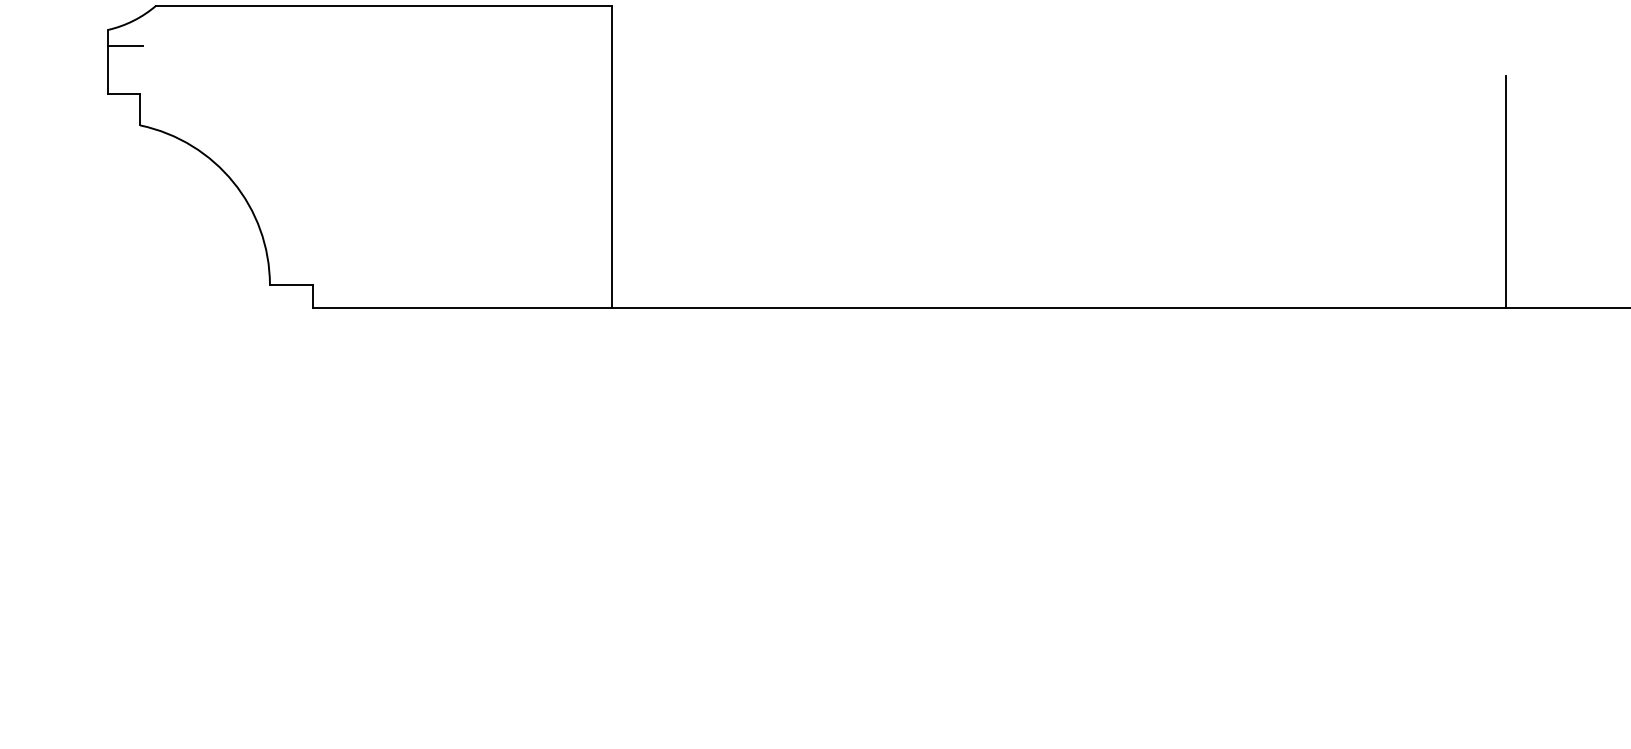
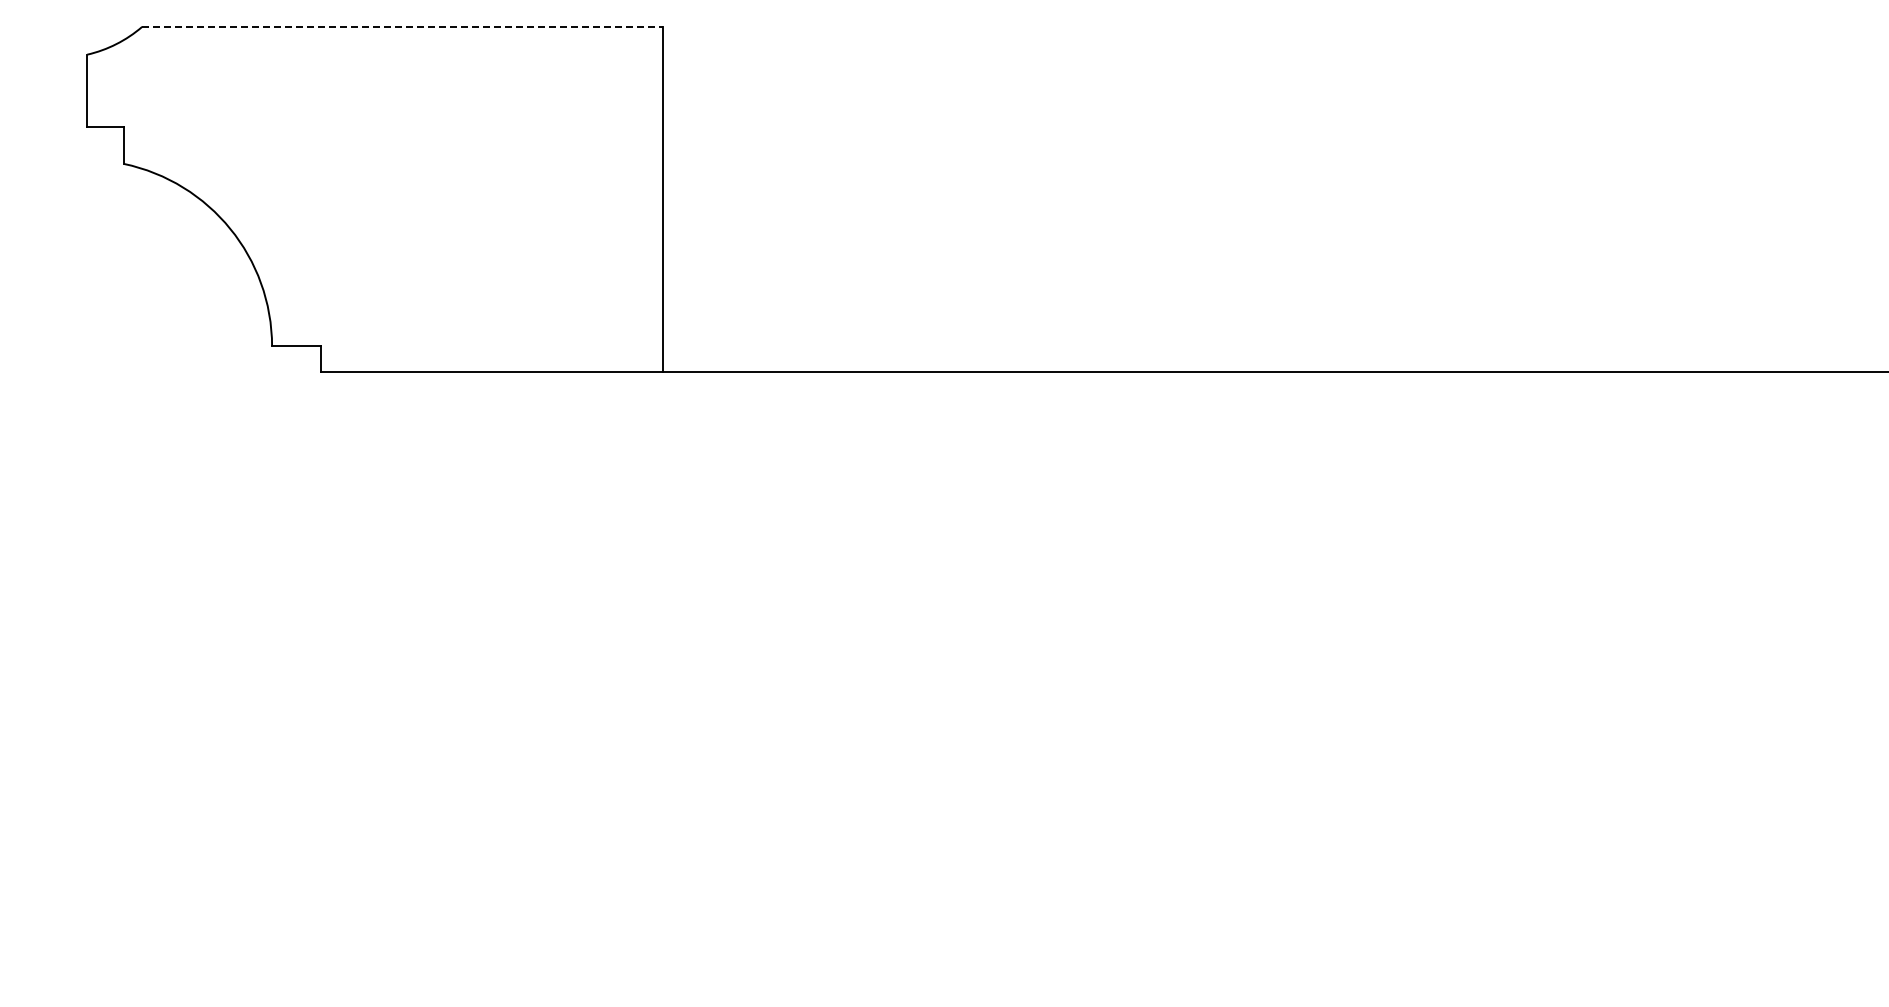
line: (384, 5) -> (403, 26), solid -> dashed
line: (126, 45) -> (107, 72), removed
line: (1506, 191) -> (1685, 239), removed

